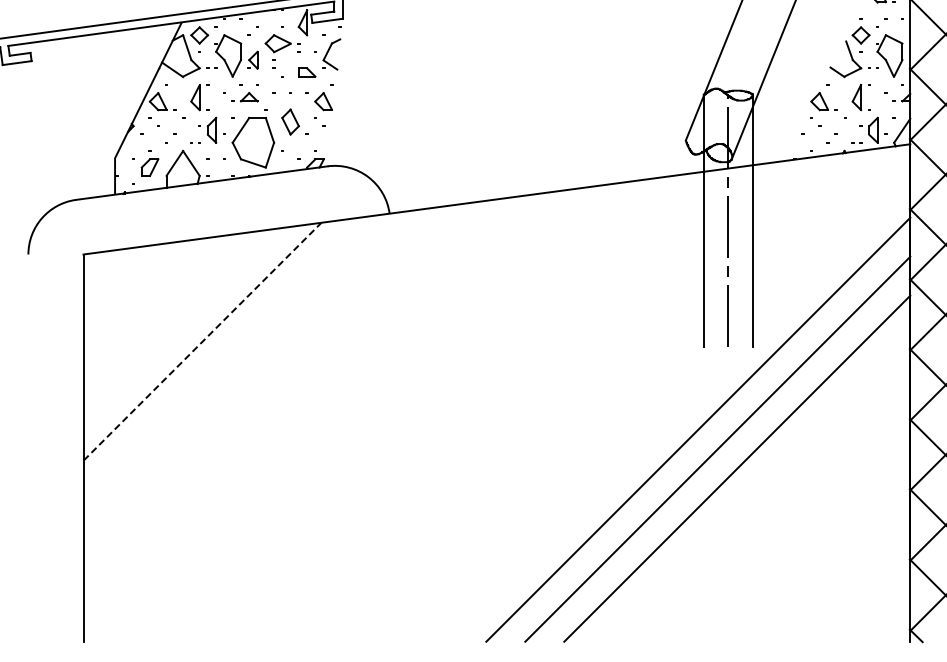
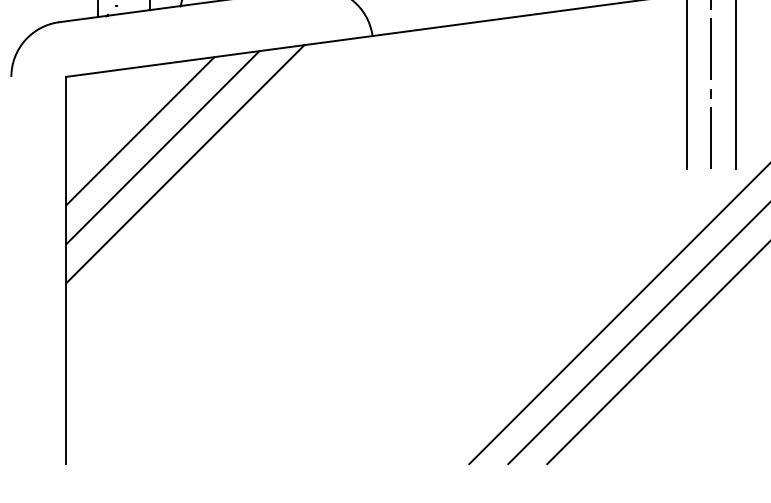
line: (157, 308) -> (140, 130), added
line: (179, 324) -> (162, 146), added
line: (202, 341) -> (185, 163), dashed -> solid

